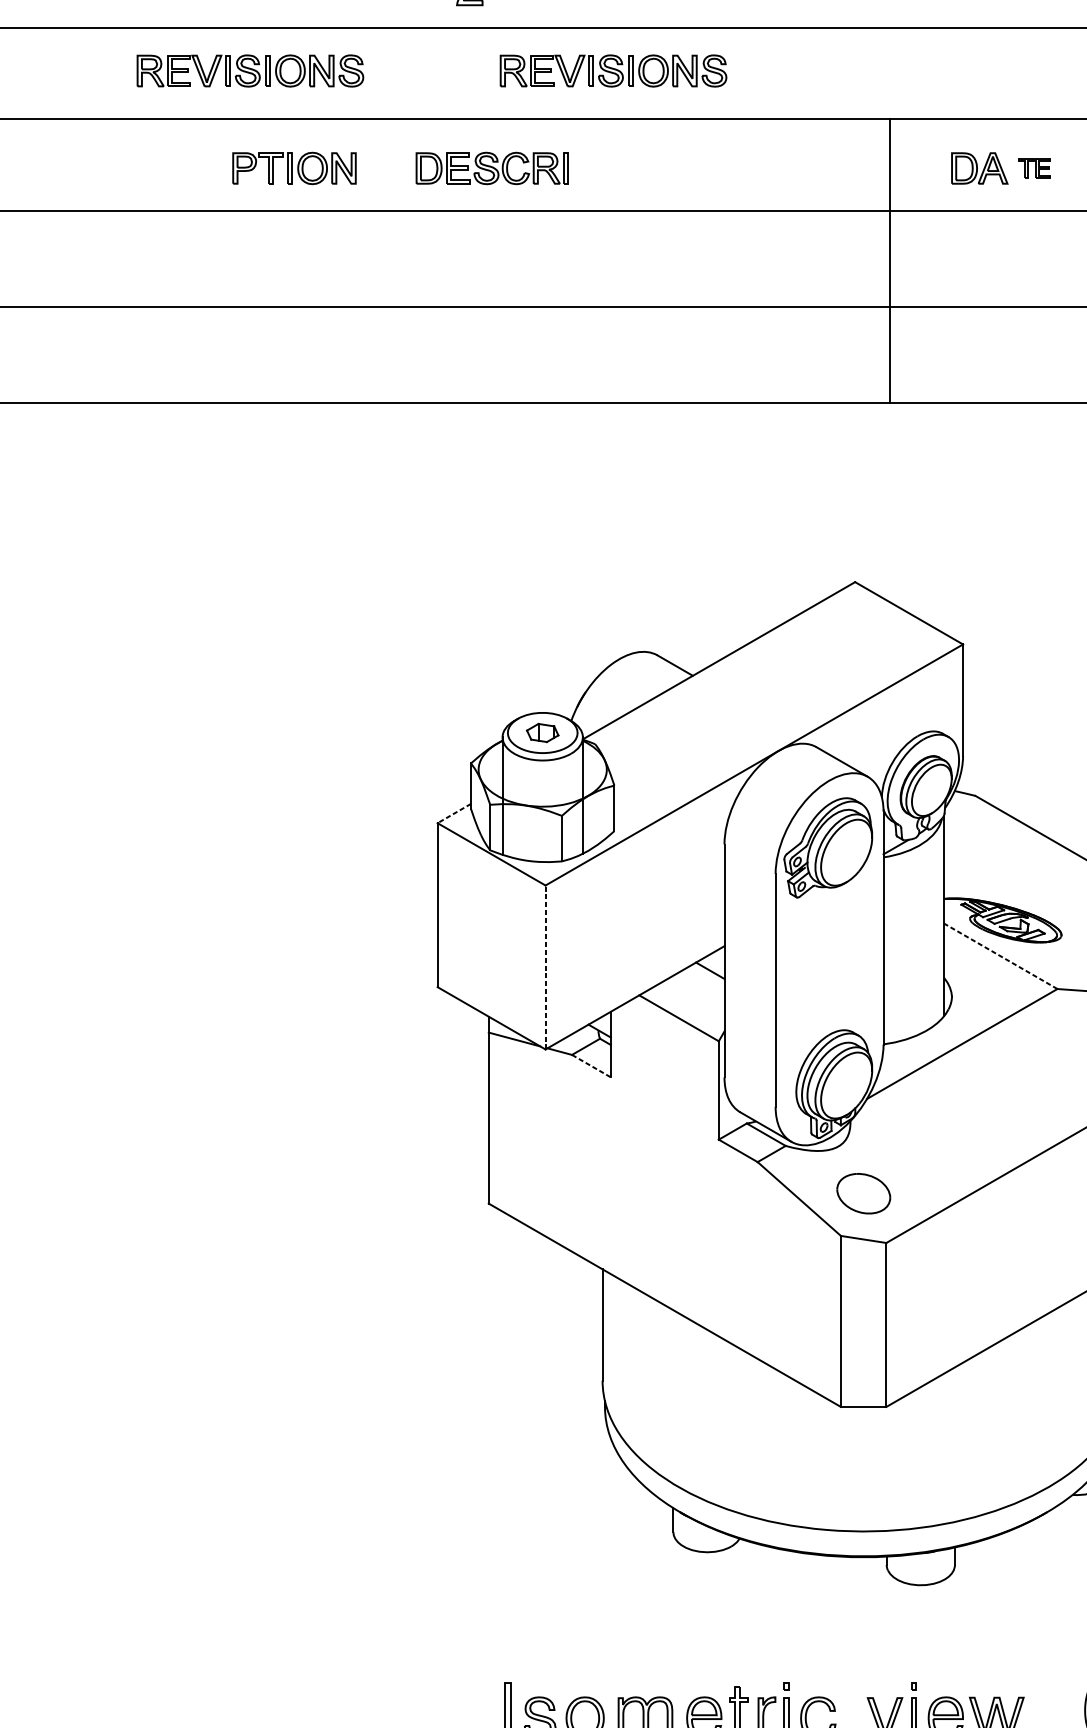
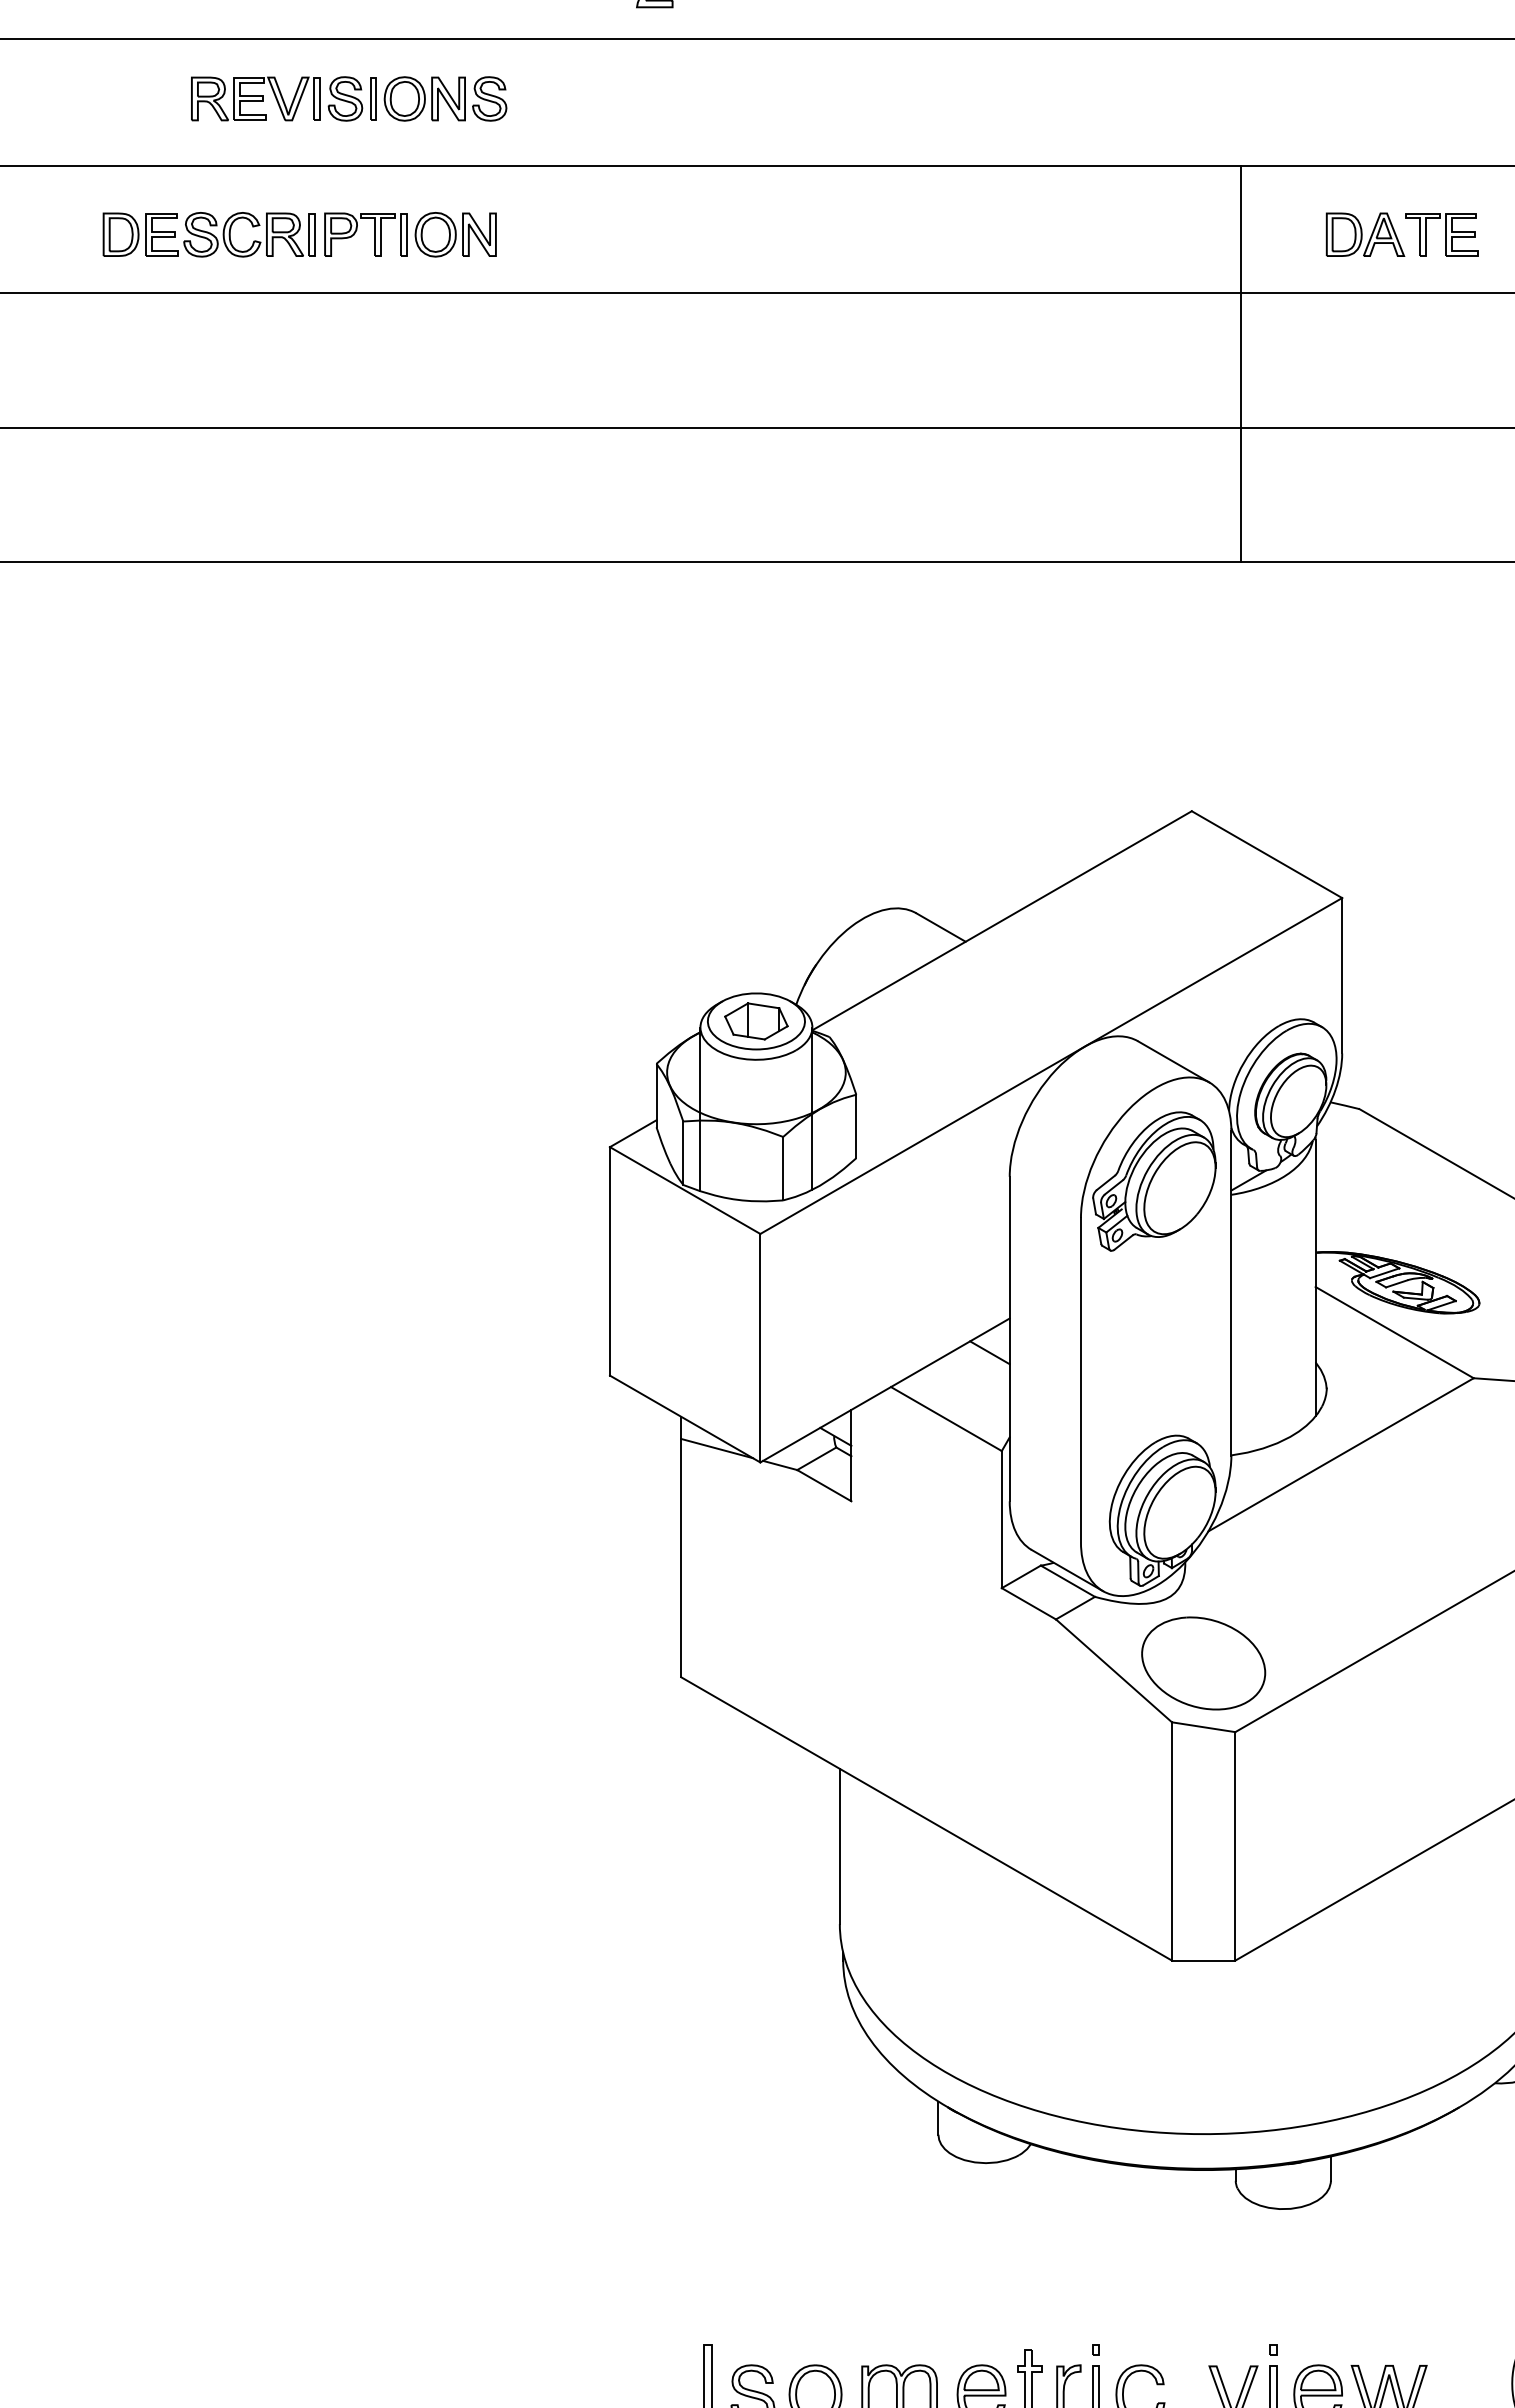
part: (613, 70) -> (855, 98), removed
part: (491, 168) -> (208, 234), moved
part: (1034, 168) -> (1441, 234), size x1.67
part: (542, 733) -> (756, 1021), size x1.43
line: (454, 813) -> (633, 1133), dashed -> solid
line: (1000, 956) -> (1394, 1332), dashed -> solid
line: (545, 966) -> (760, 1347), dashed -> solid
line: (591, 1066) -> (824, 1485), dashed -> solid
part: (863, 1193) -> (1203, 1663), size x1.67

